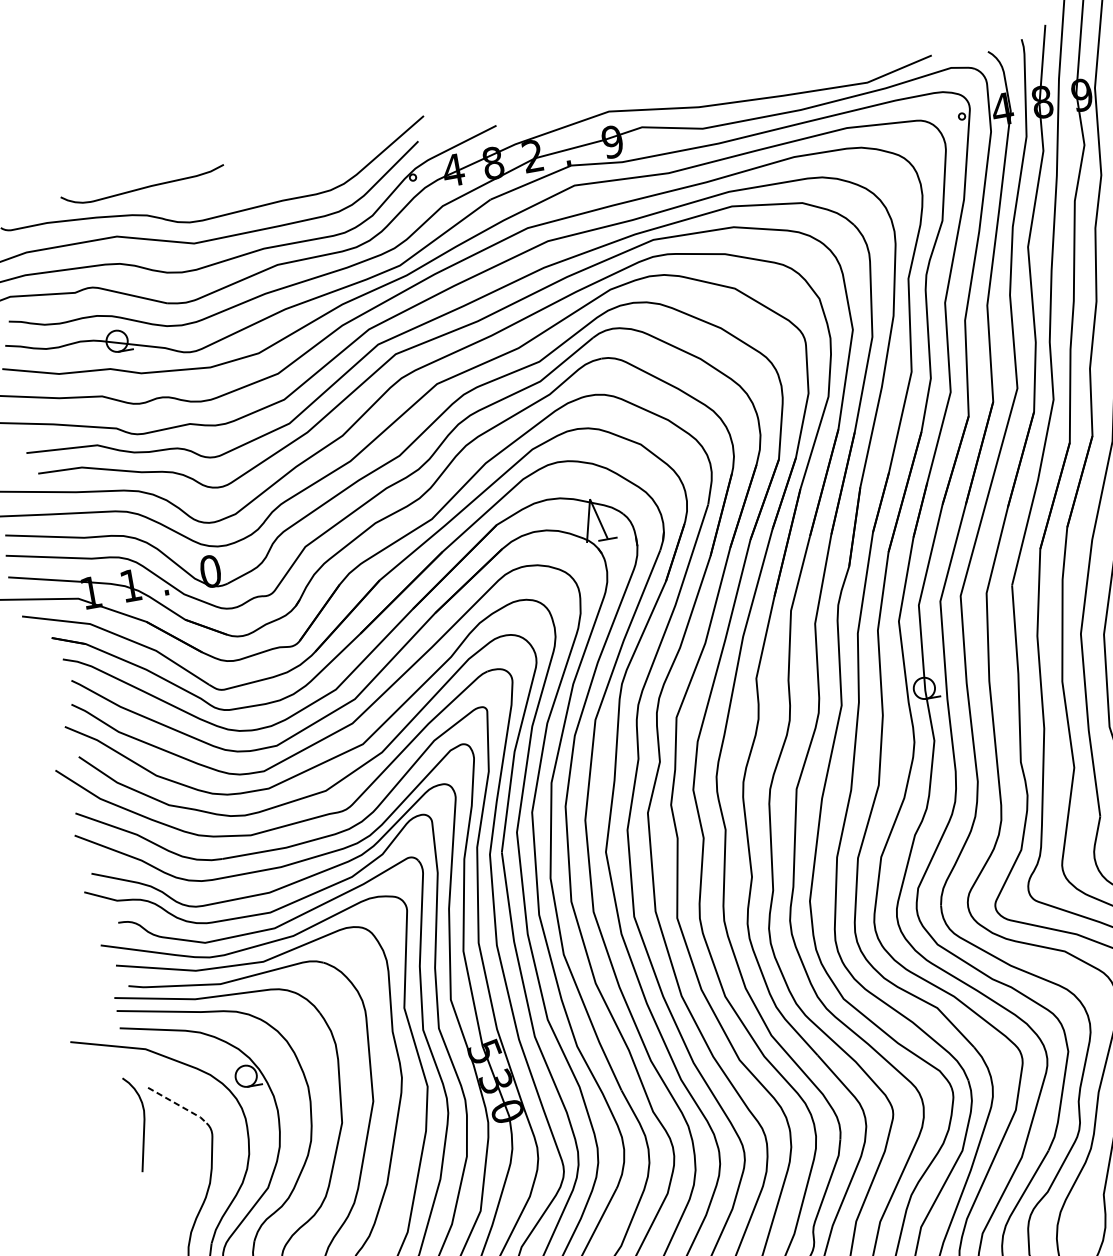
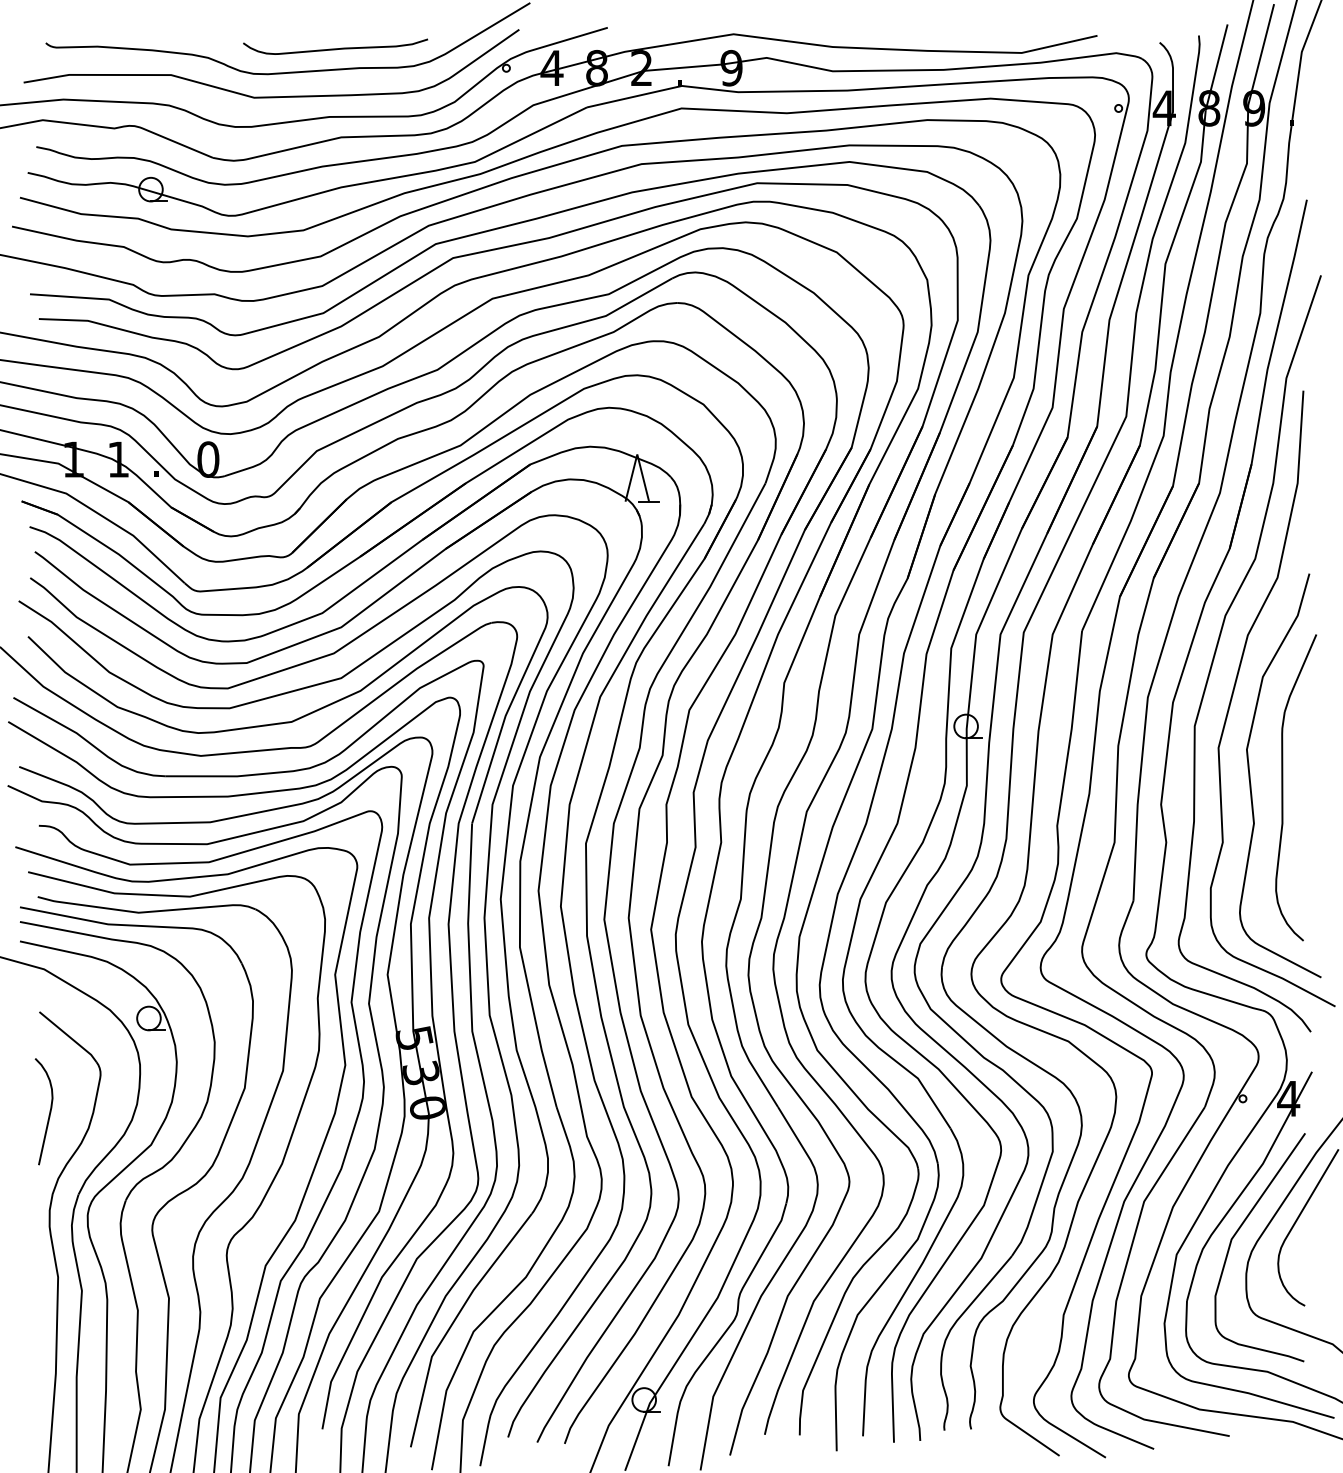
curve: (143, 187) -> (335, 48), moved
line: (178, 1105) -> (69, 1037), dashed -> solid
curve: (143, 1122) -> (49, 1111), moved

